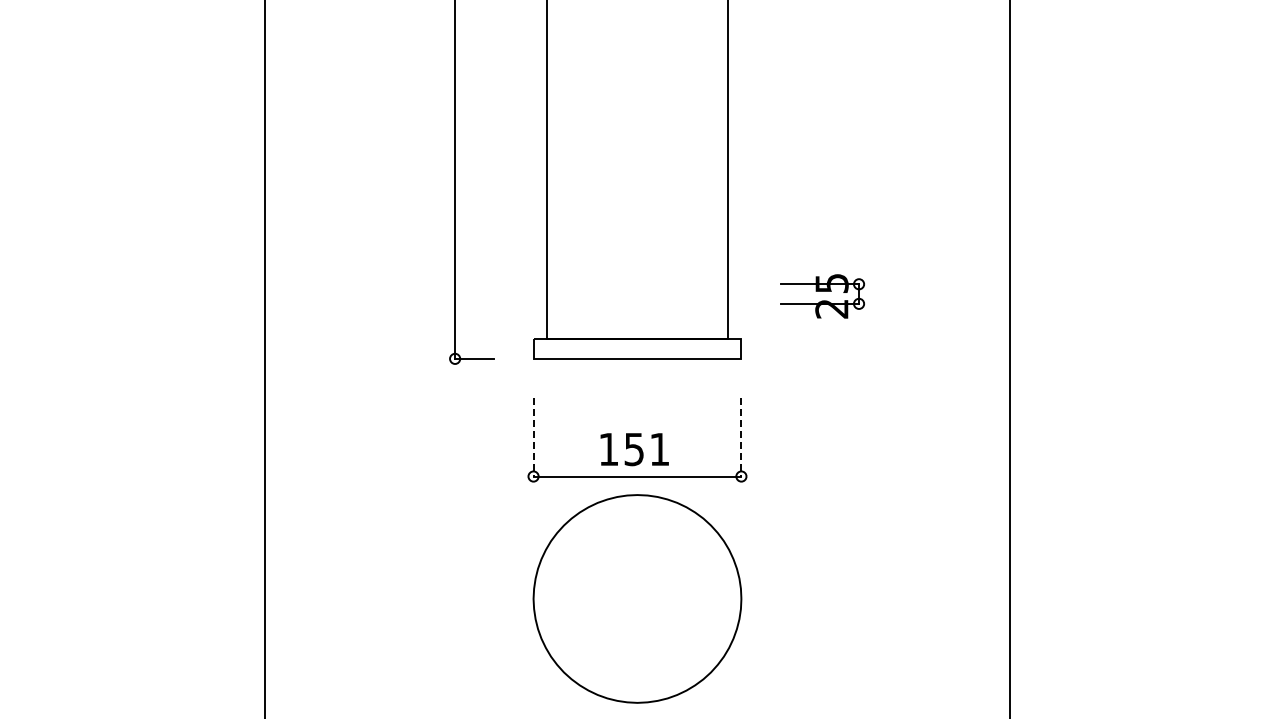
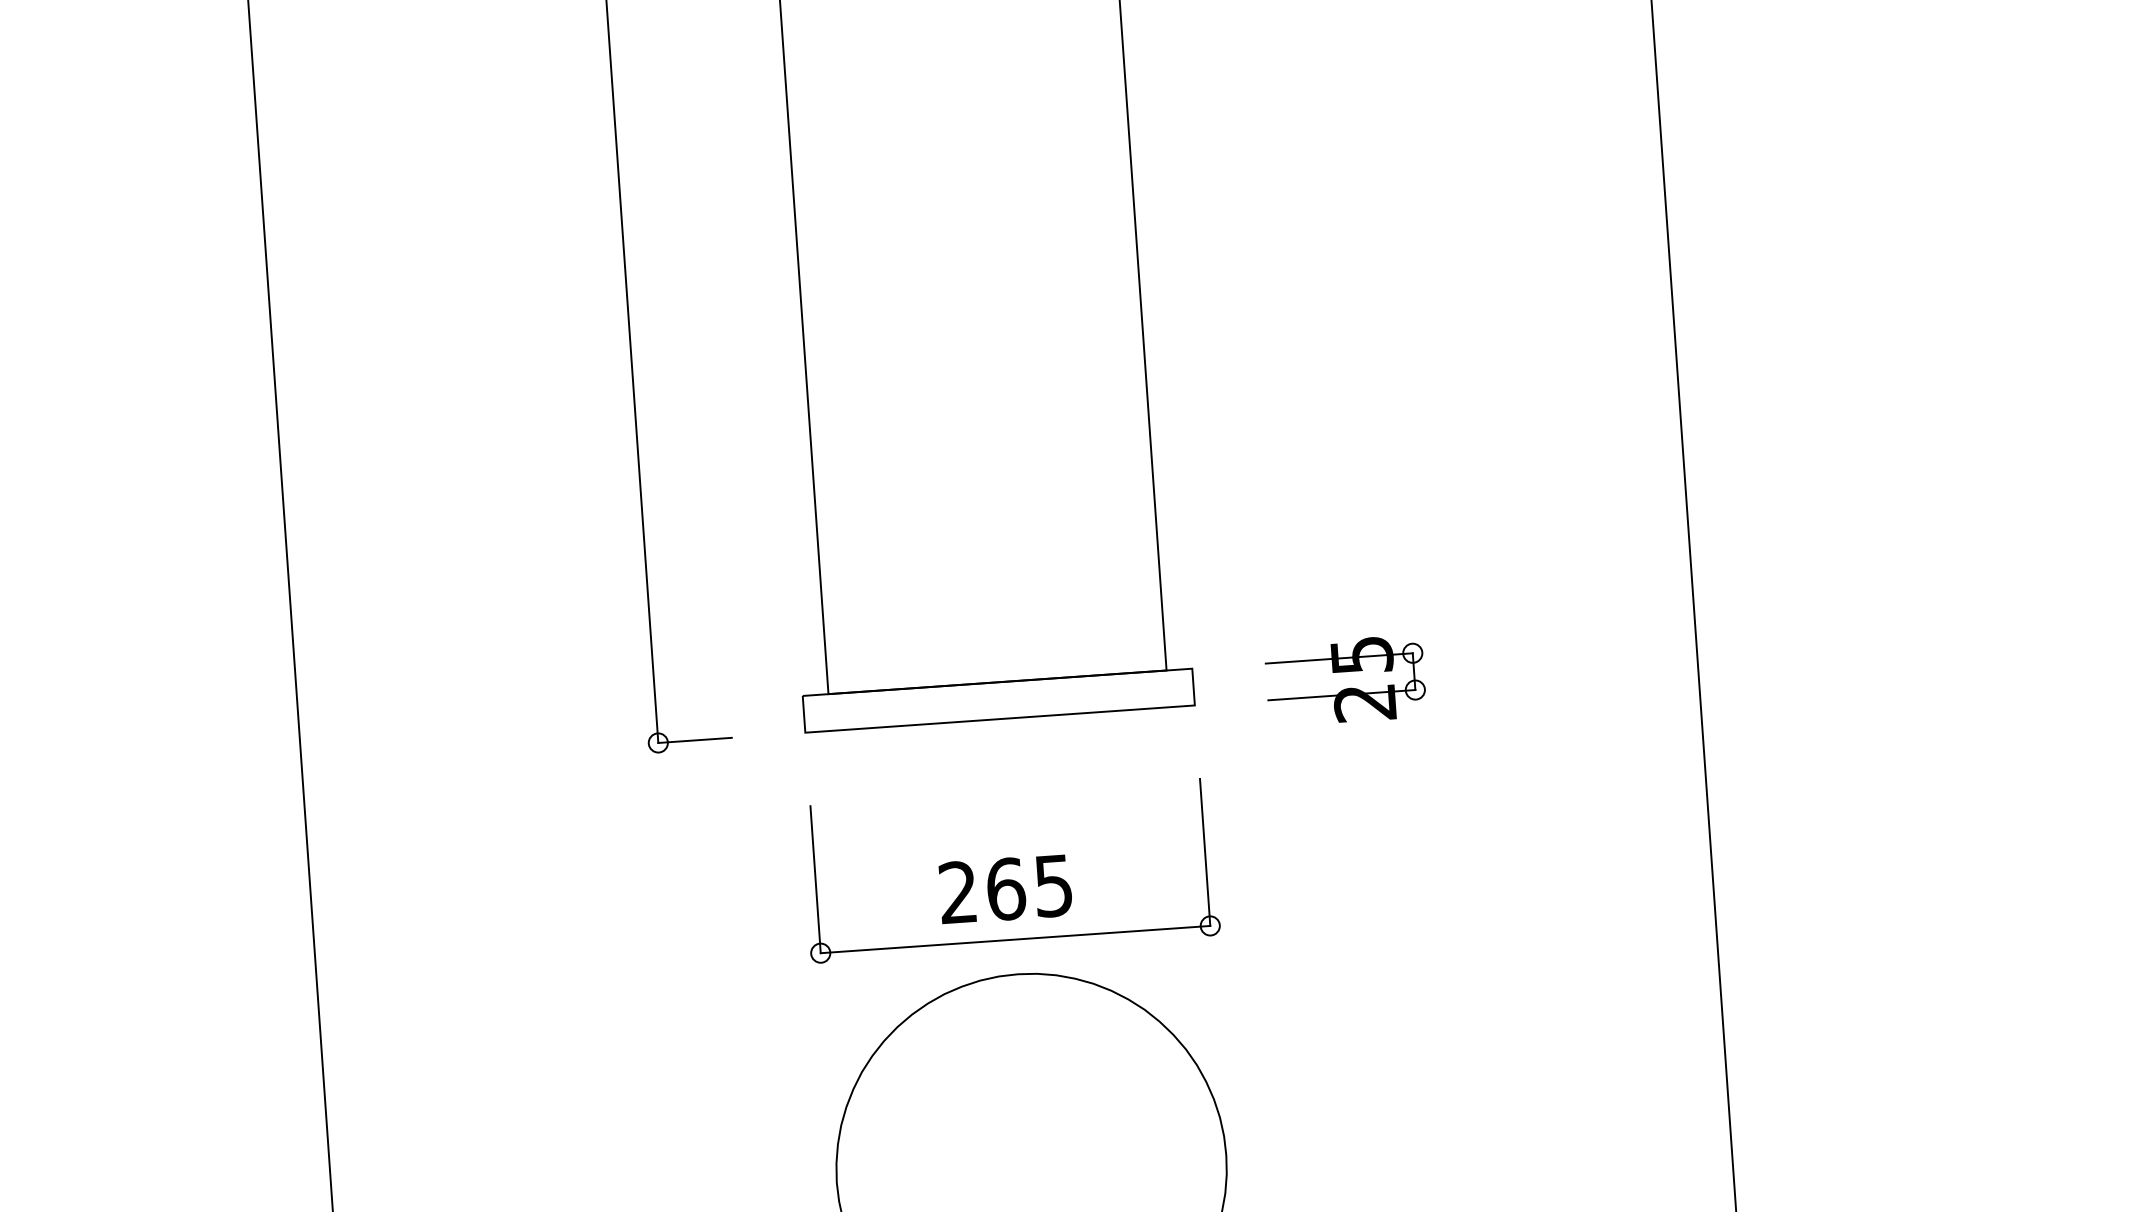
part: (822, 296) -> (1345, 680), moved
line: (533, 437) -> (815, 880), dashed -> solid
line: (741, 437) -> (1205, 852), dashed -> solid
text: (634, 449) -> (1006, 889), 151 -> 265

